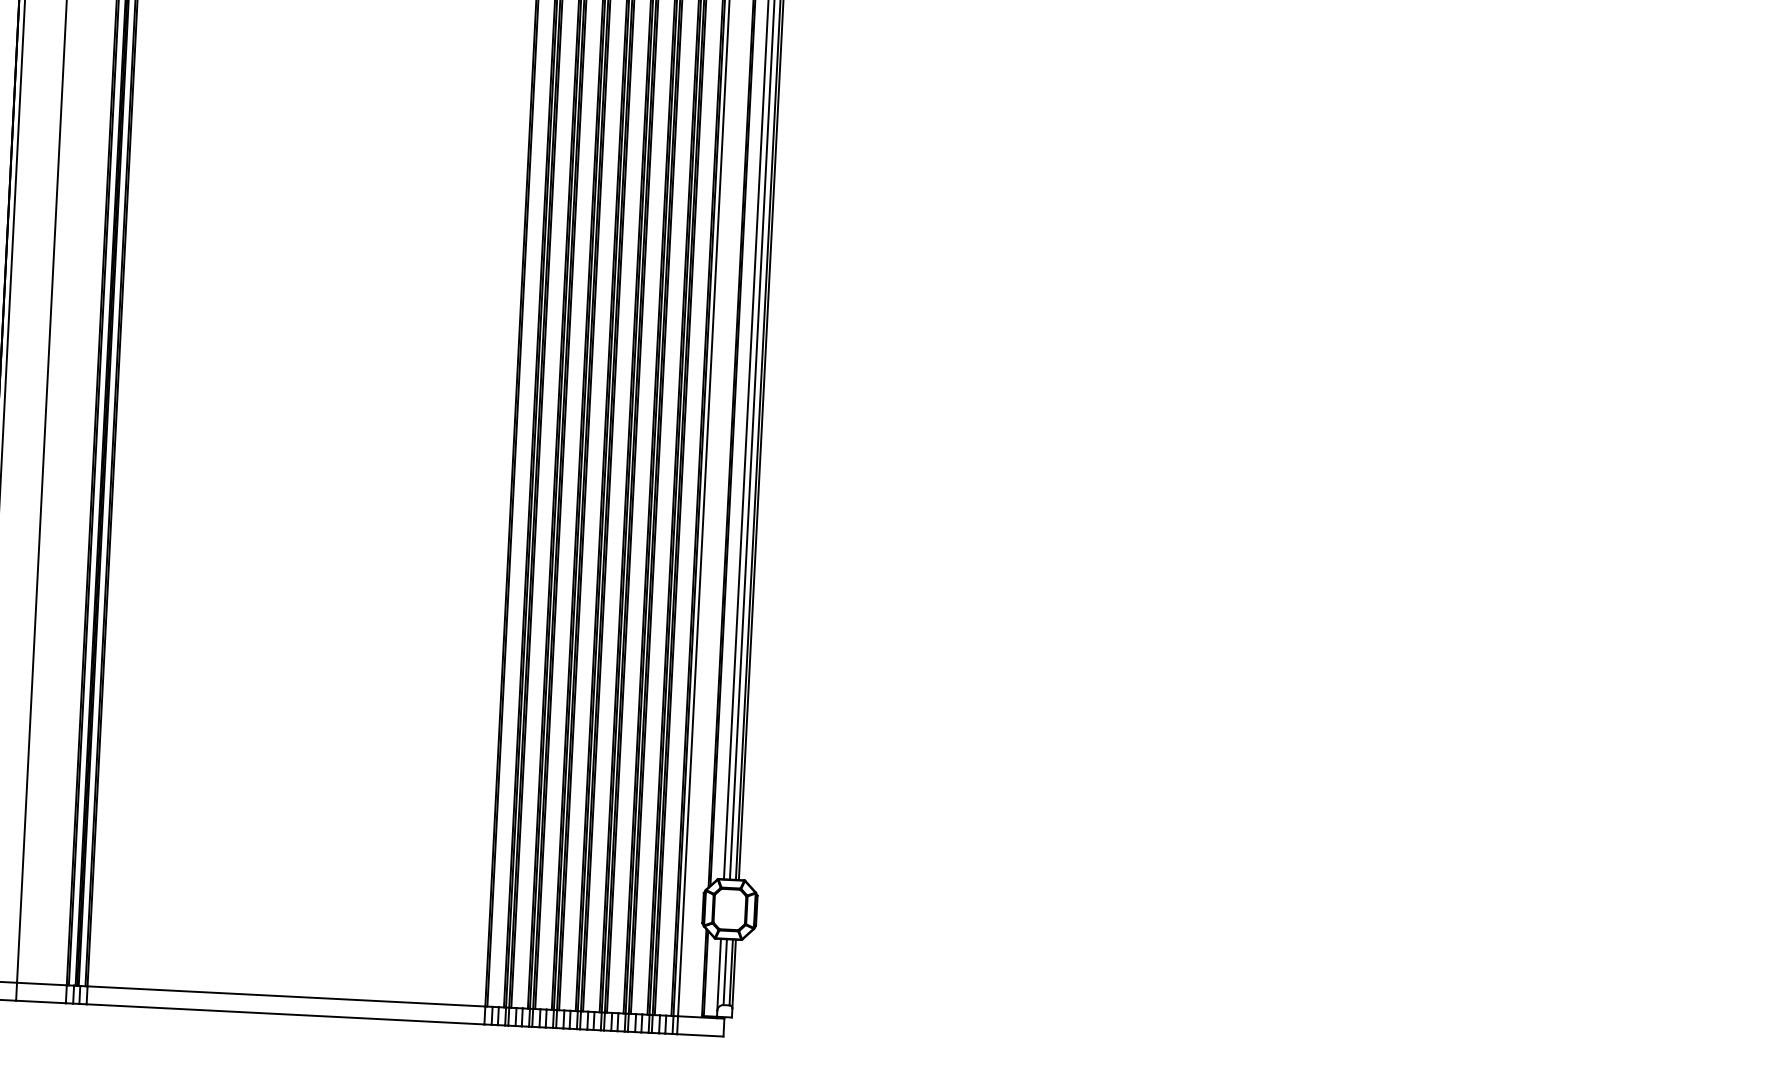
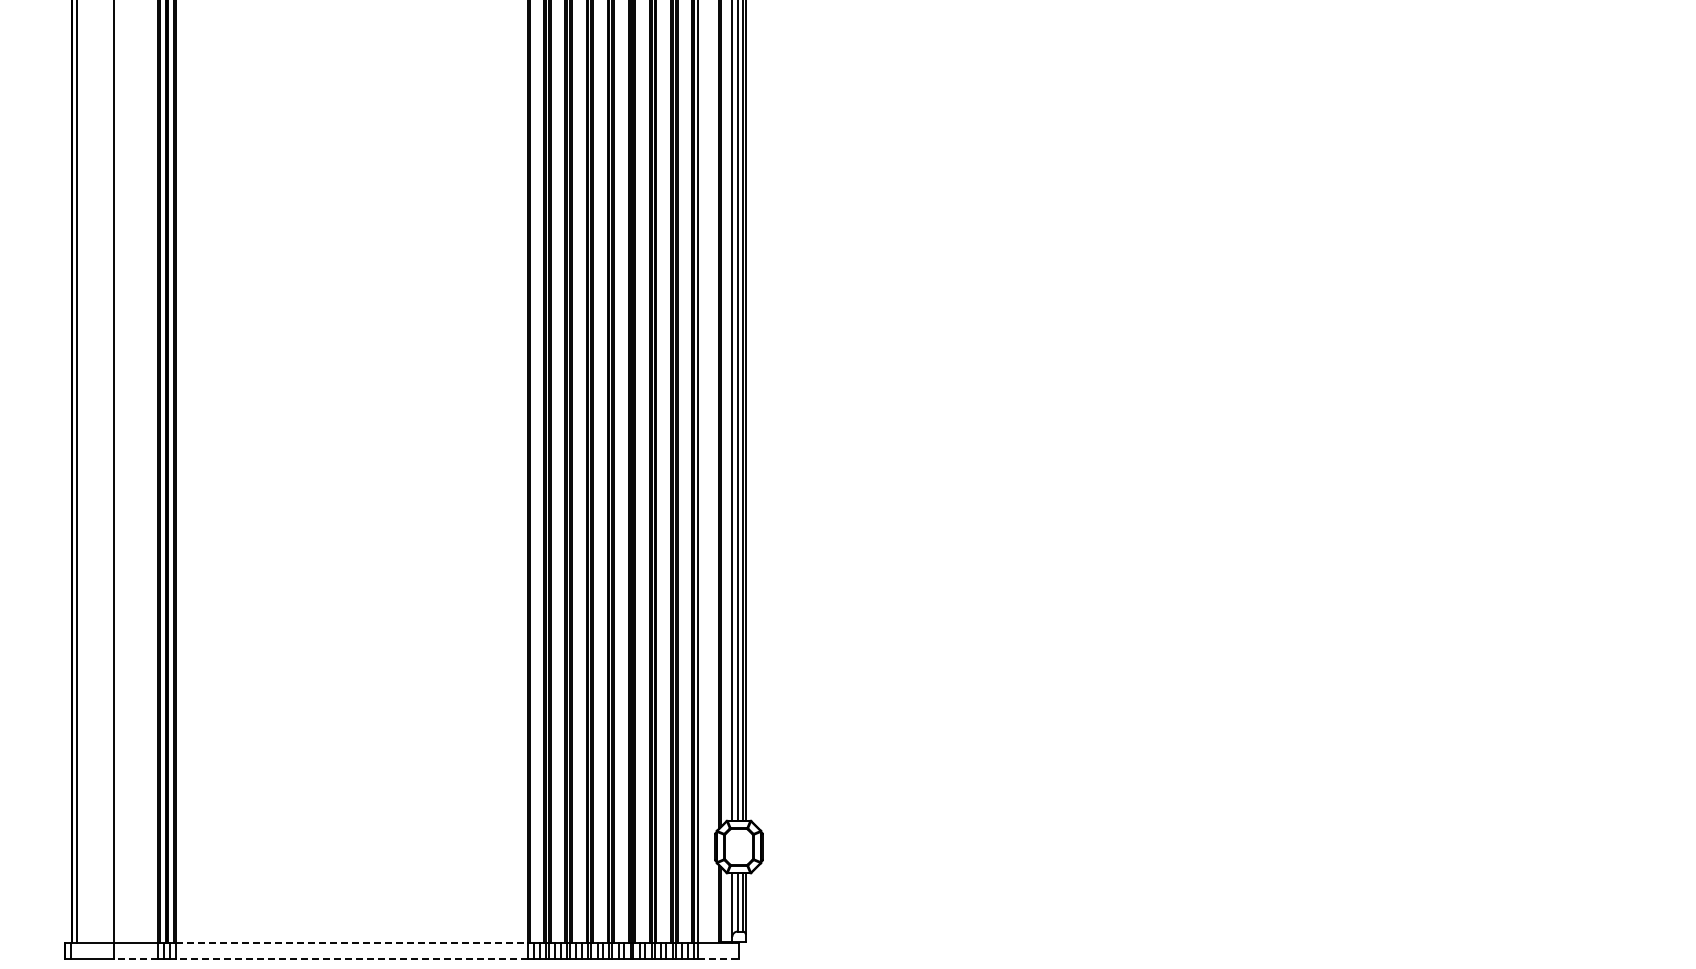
line: (285, 996) -> (351, 943), solid -> dashed
line: (40, 1002) -> (135, 959), solid -> dashed
line: (284, 1014) -> (351, 959), solid -> dashed
line: (701, 1035) -> (719, 959), solid -> dashed

